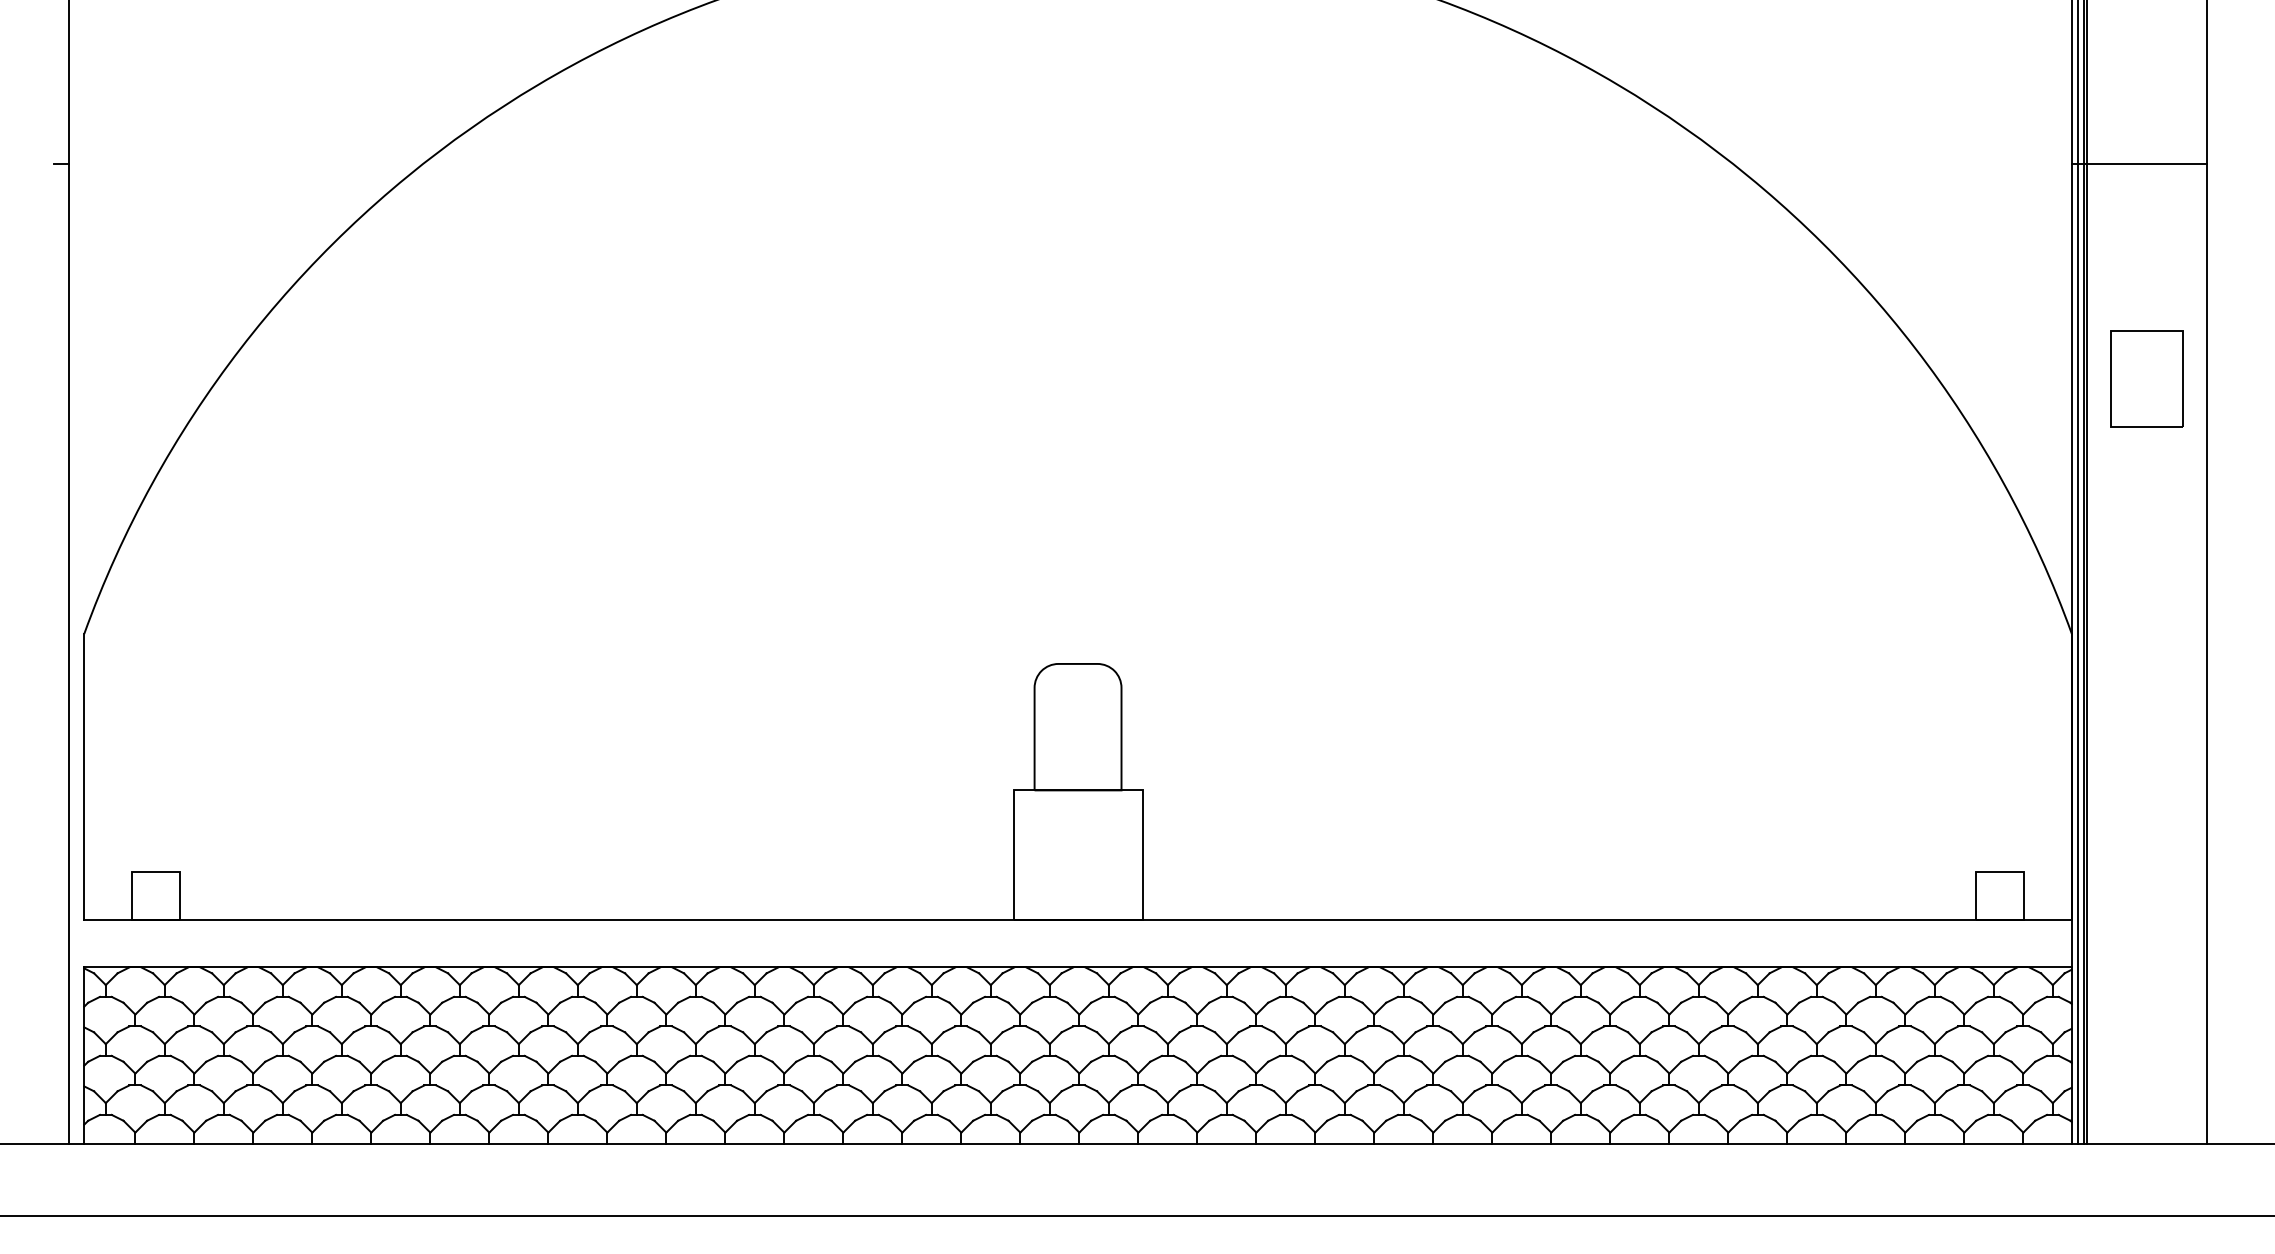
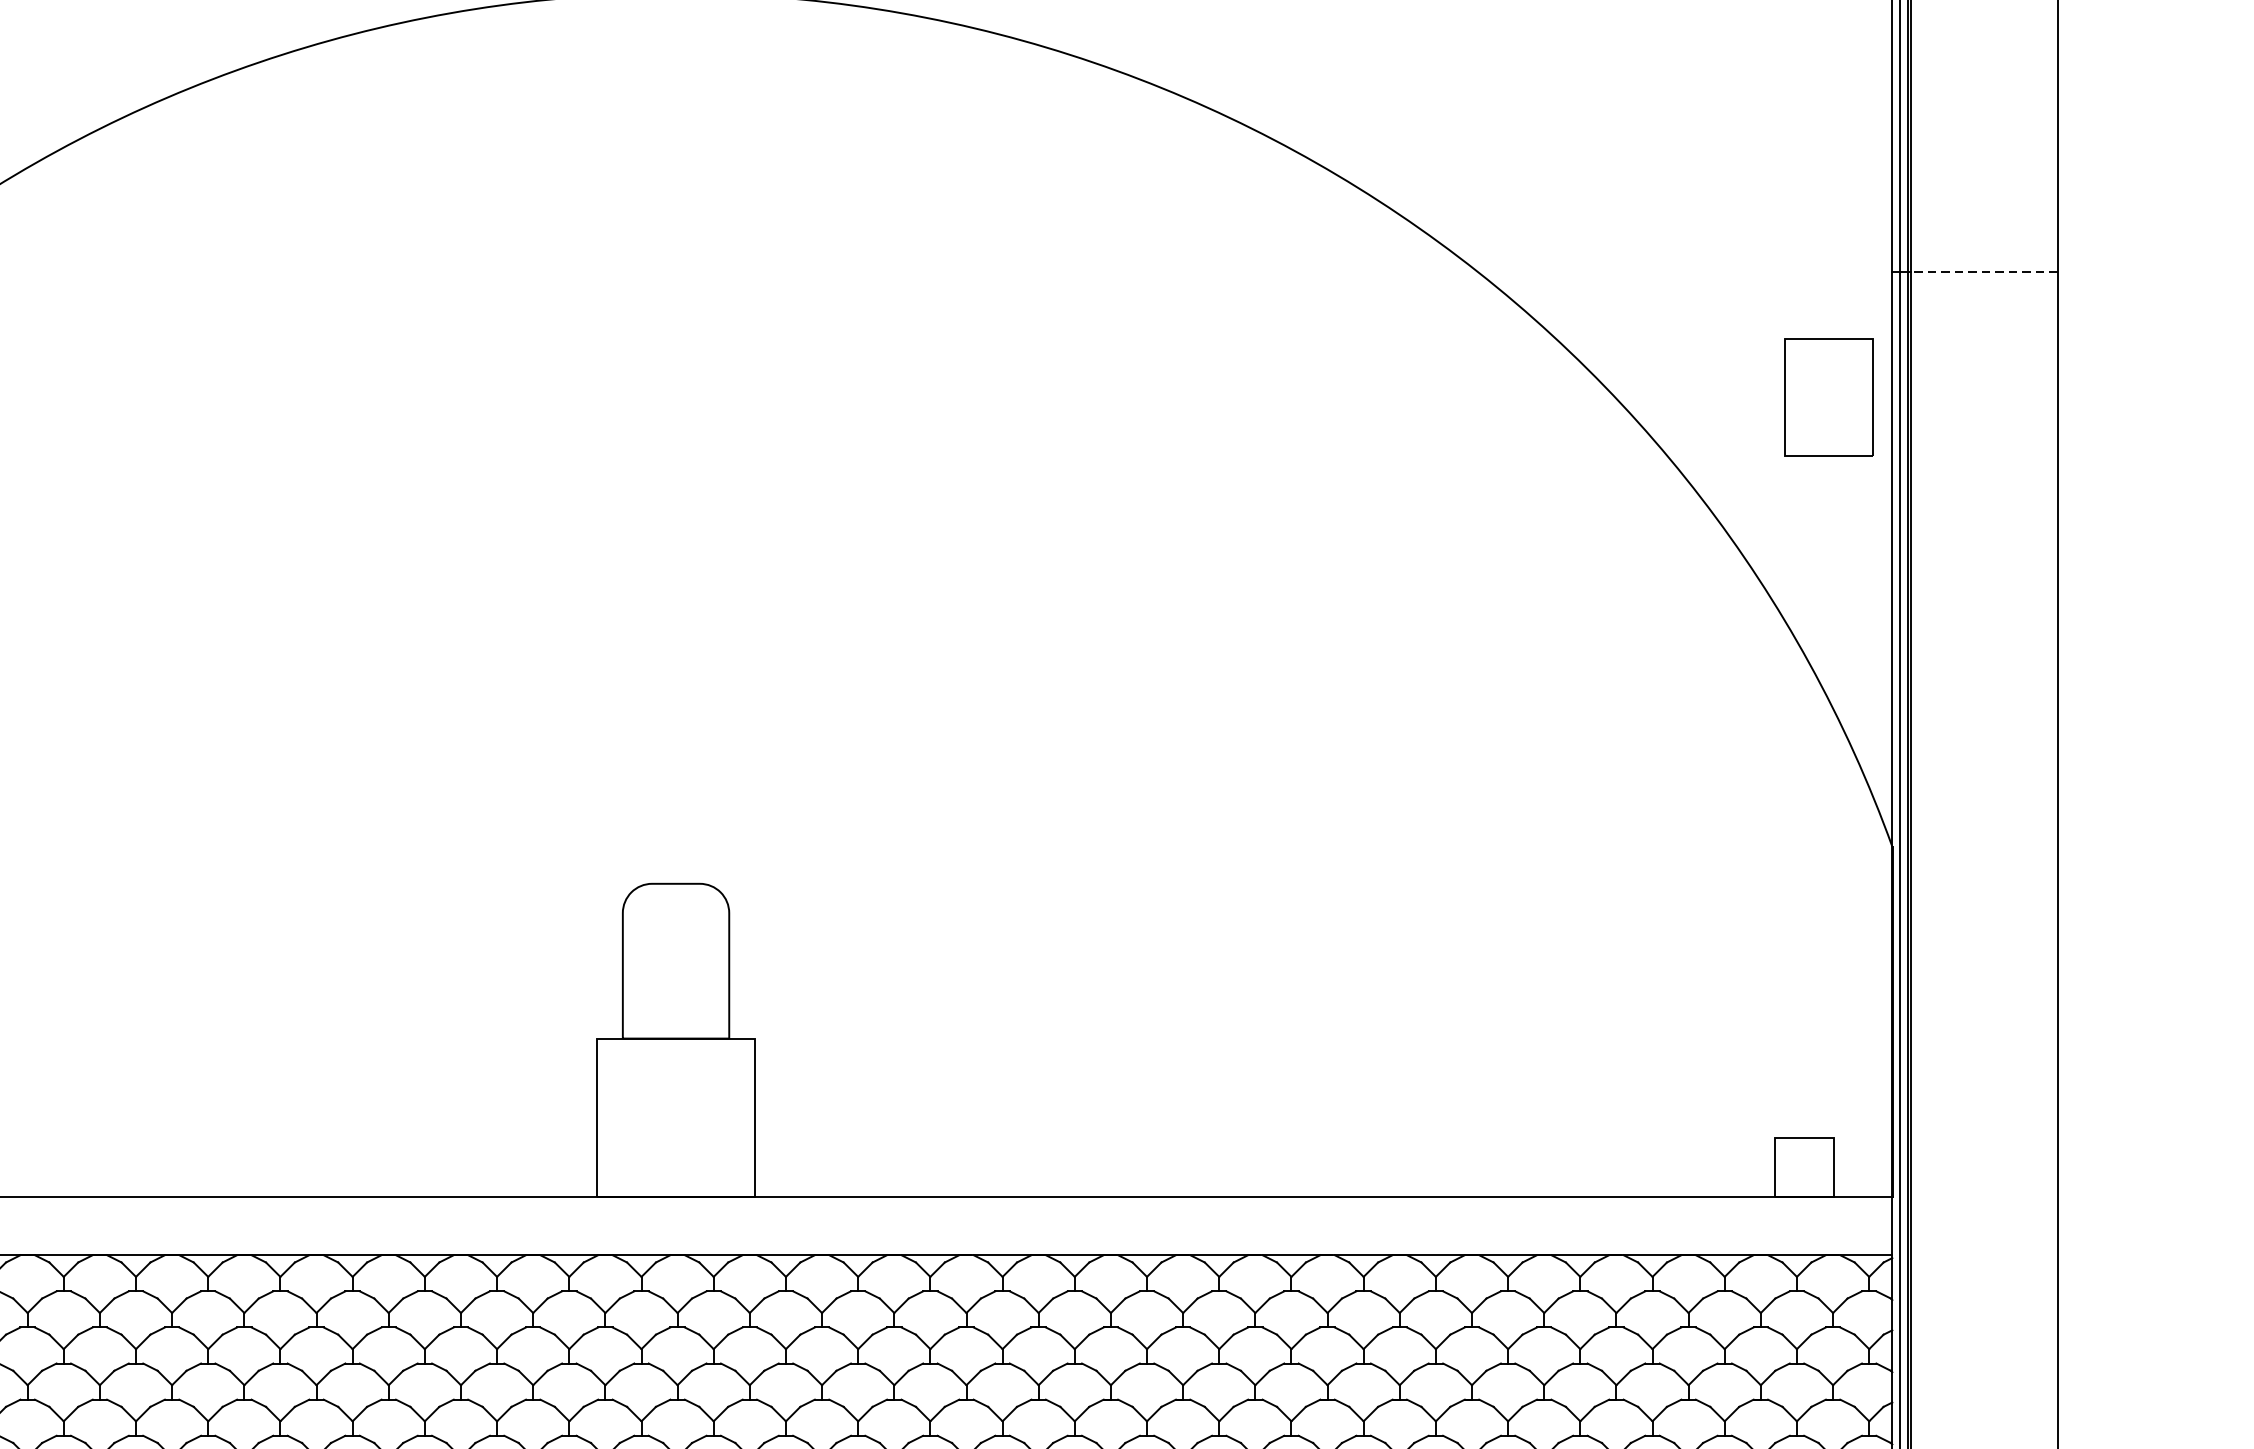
line: (2146, 163) -> (1983, 271), solid -> dashed
part: (2146, 378) -> (1828, 397), moved

